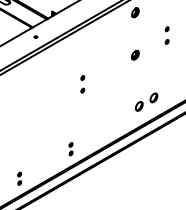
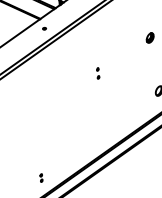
part: (82, 84) -> (97, 73), size x0.6
part: (70, 149) -> (91, 142), removed
part: (19, 178) -> (41, 177), size x0.6

